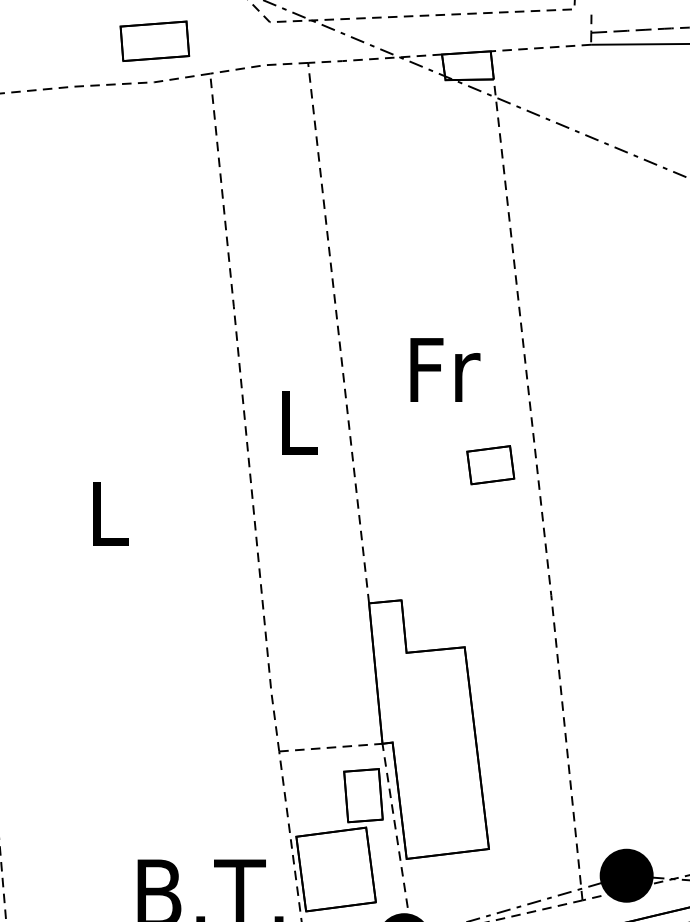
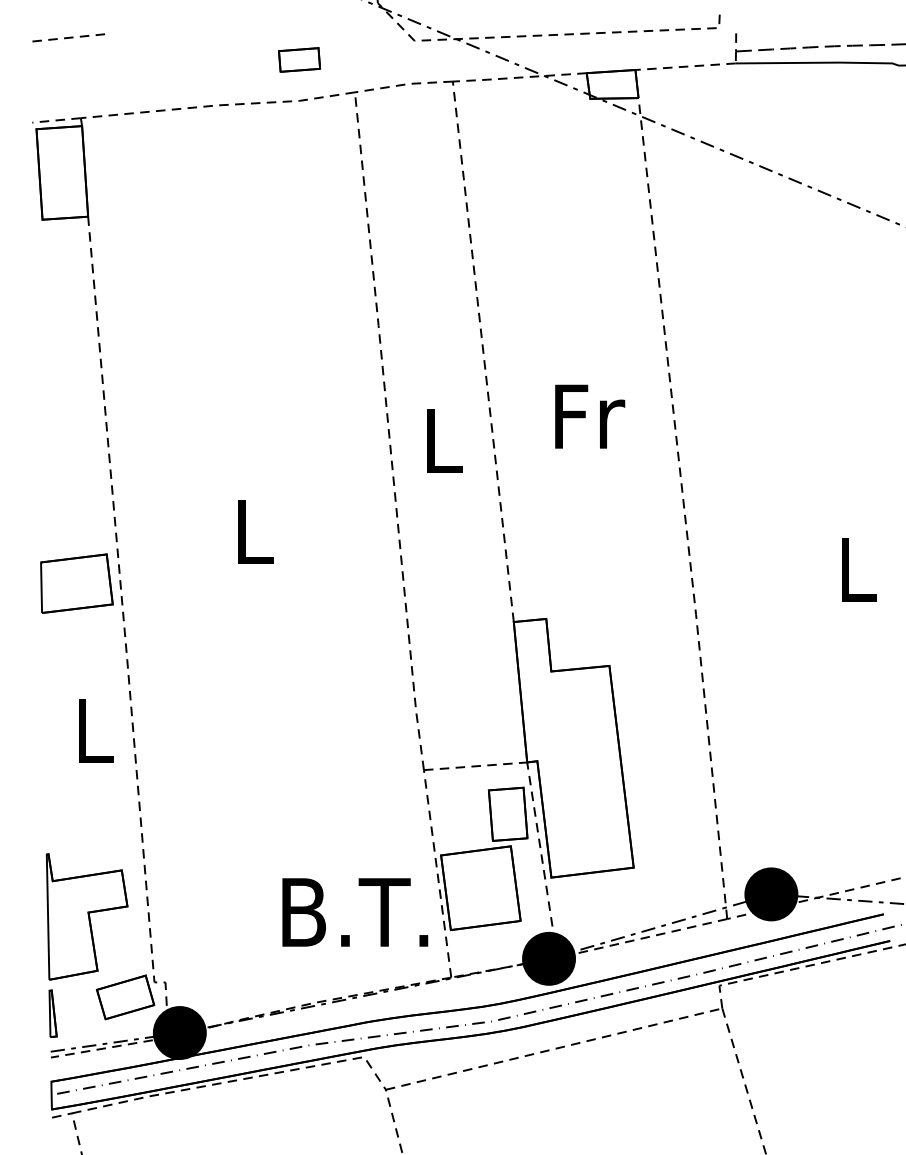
part: (154, 40) -> (299, 59), size x0.6
text: (445, 369) -> (590, 416), moved
part: (490, 464) -> (635, 483), removed

